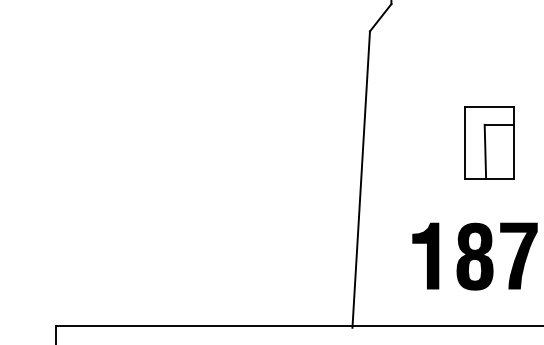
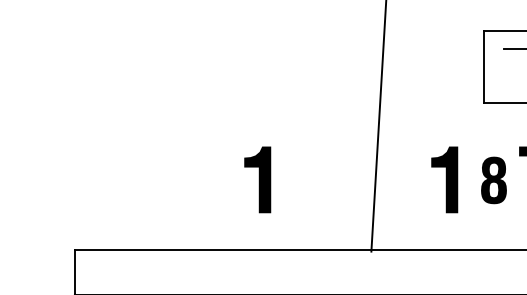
line: (485, 151) -> (504, 75), removed
part: (238, 255) -> (257, 179), added
part: (474, 256) -> (493, 180), size x0.7

